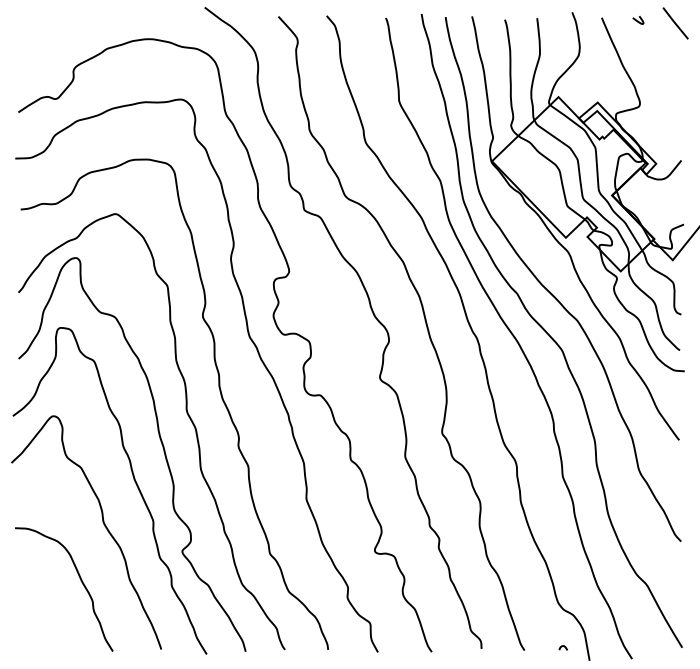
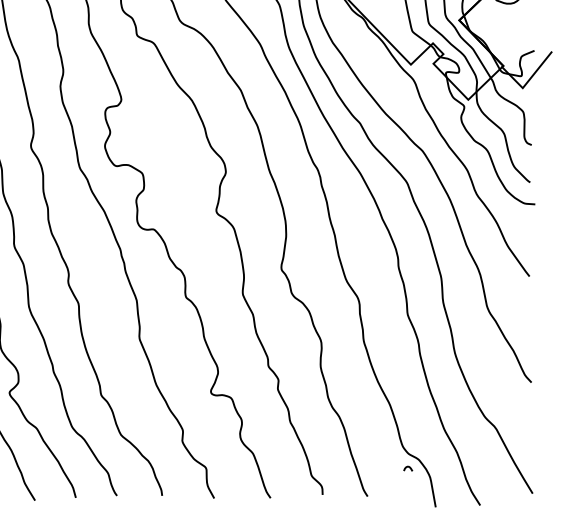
curve: (562, 647) -> (407, 468), moved

